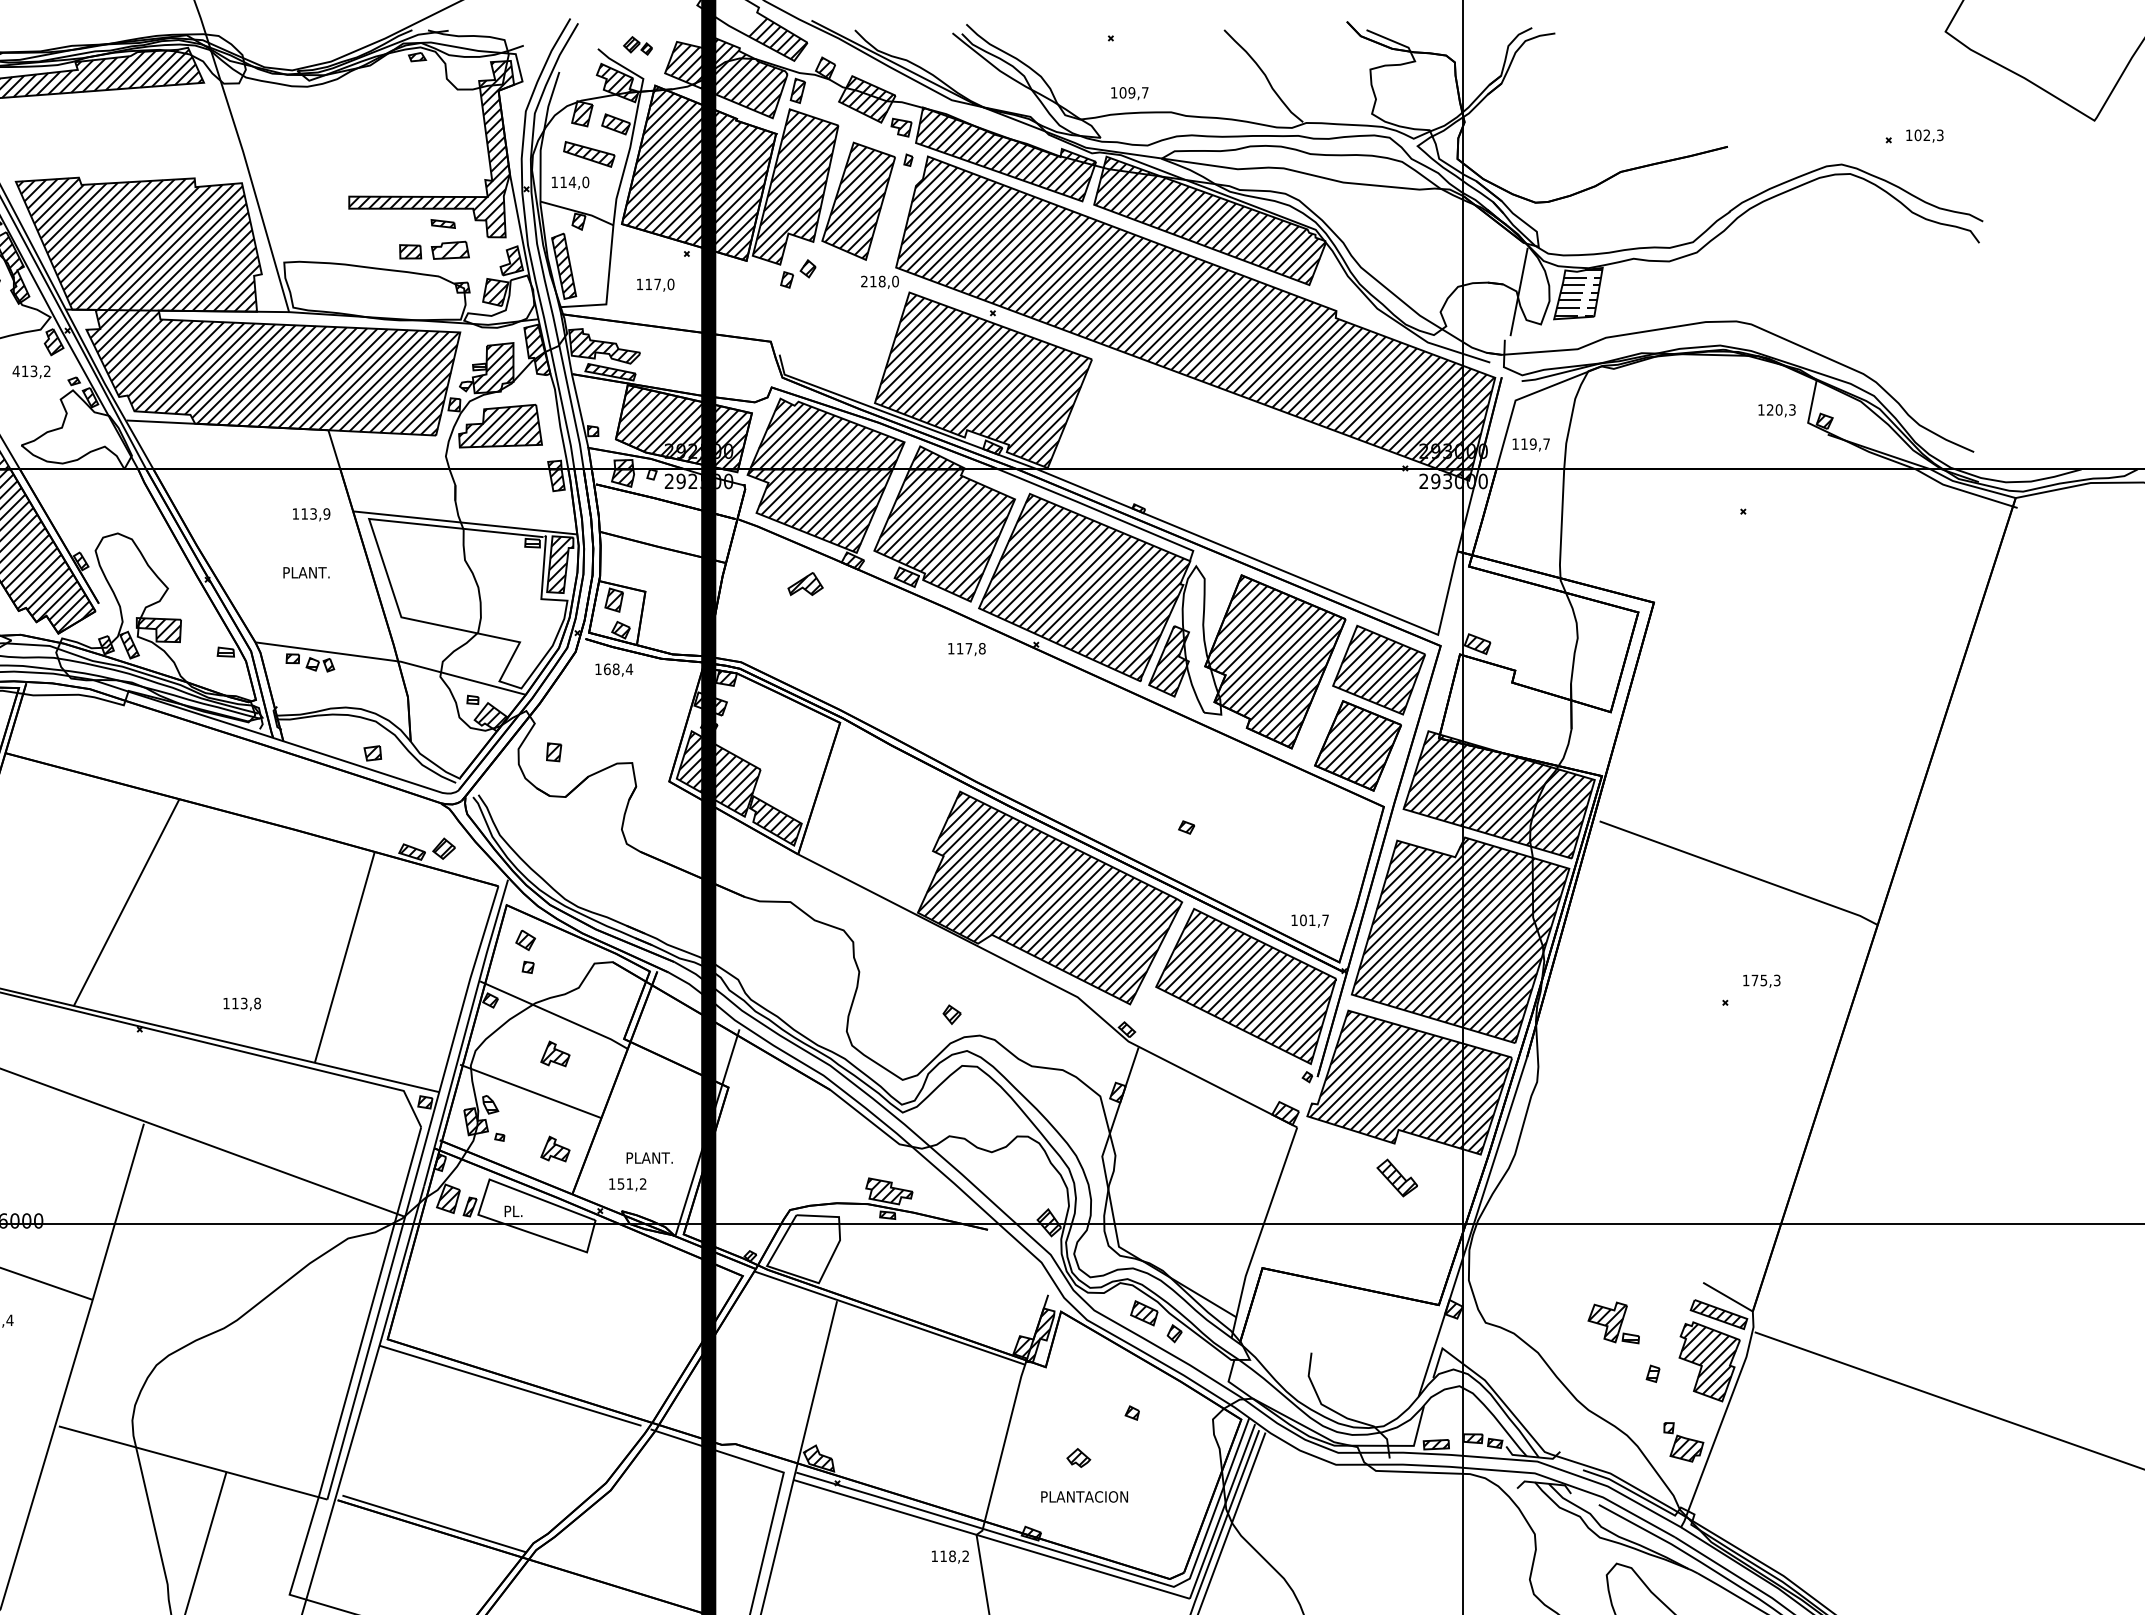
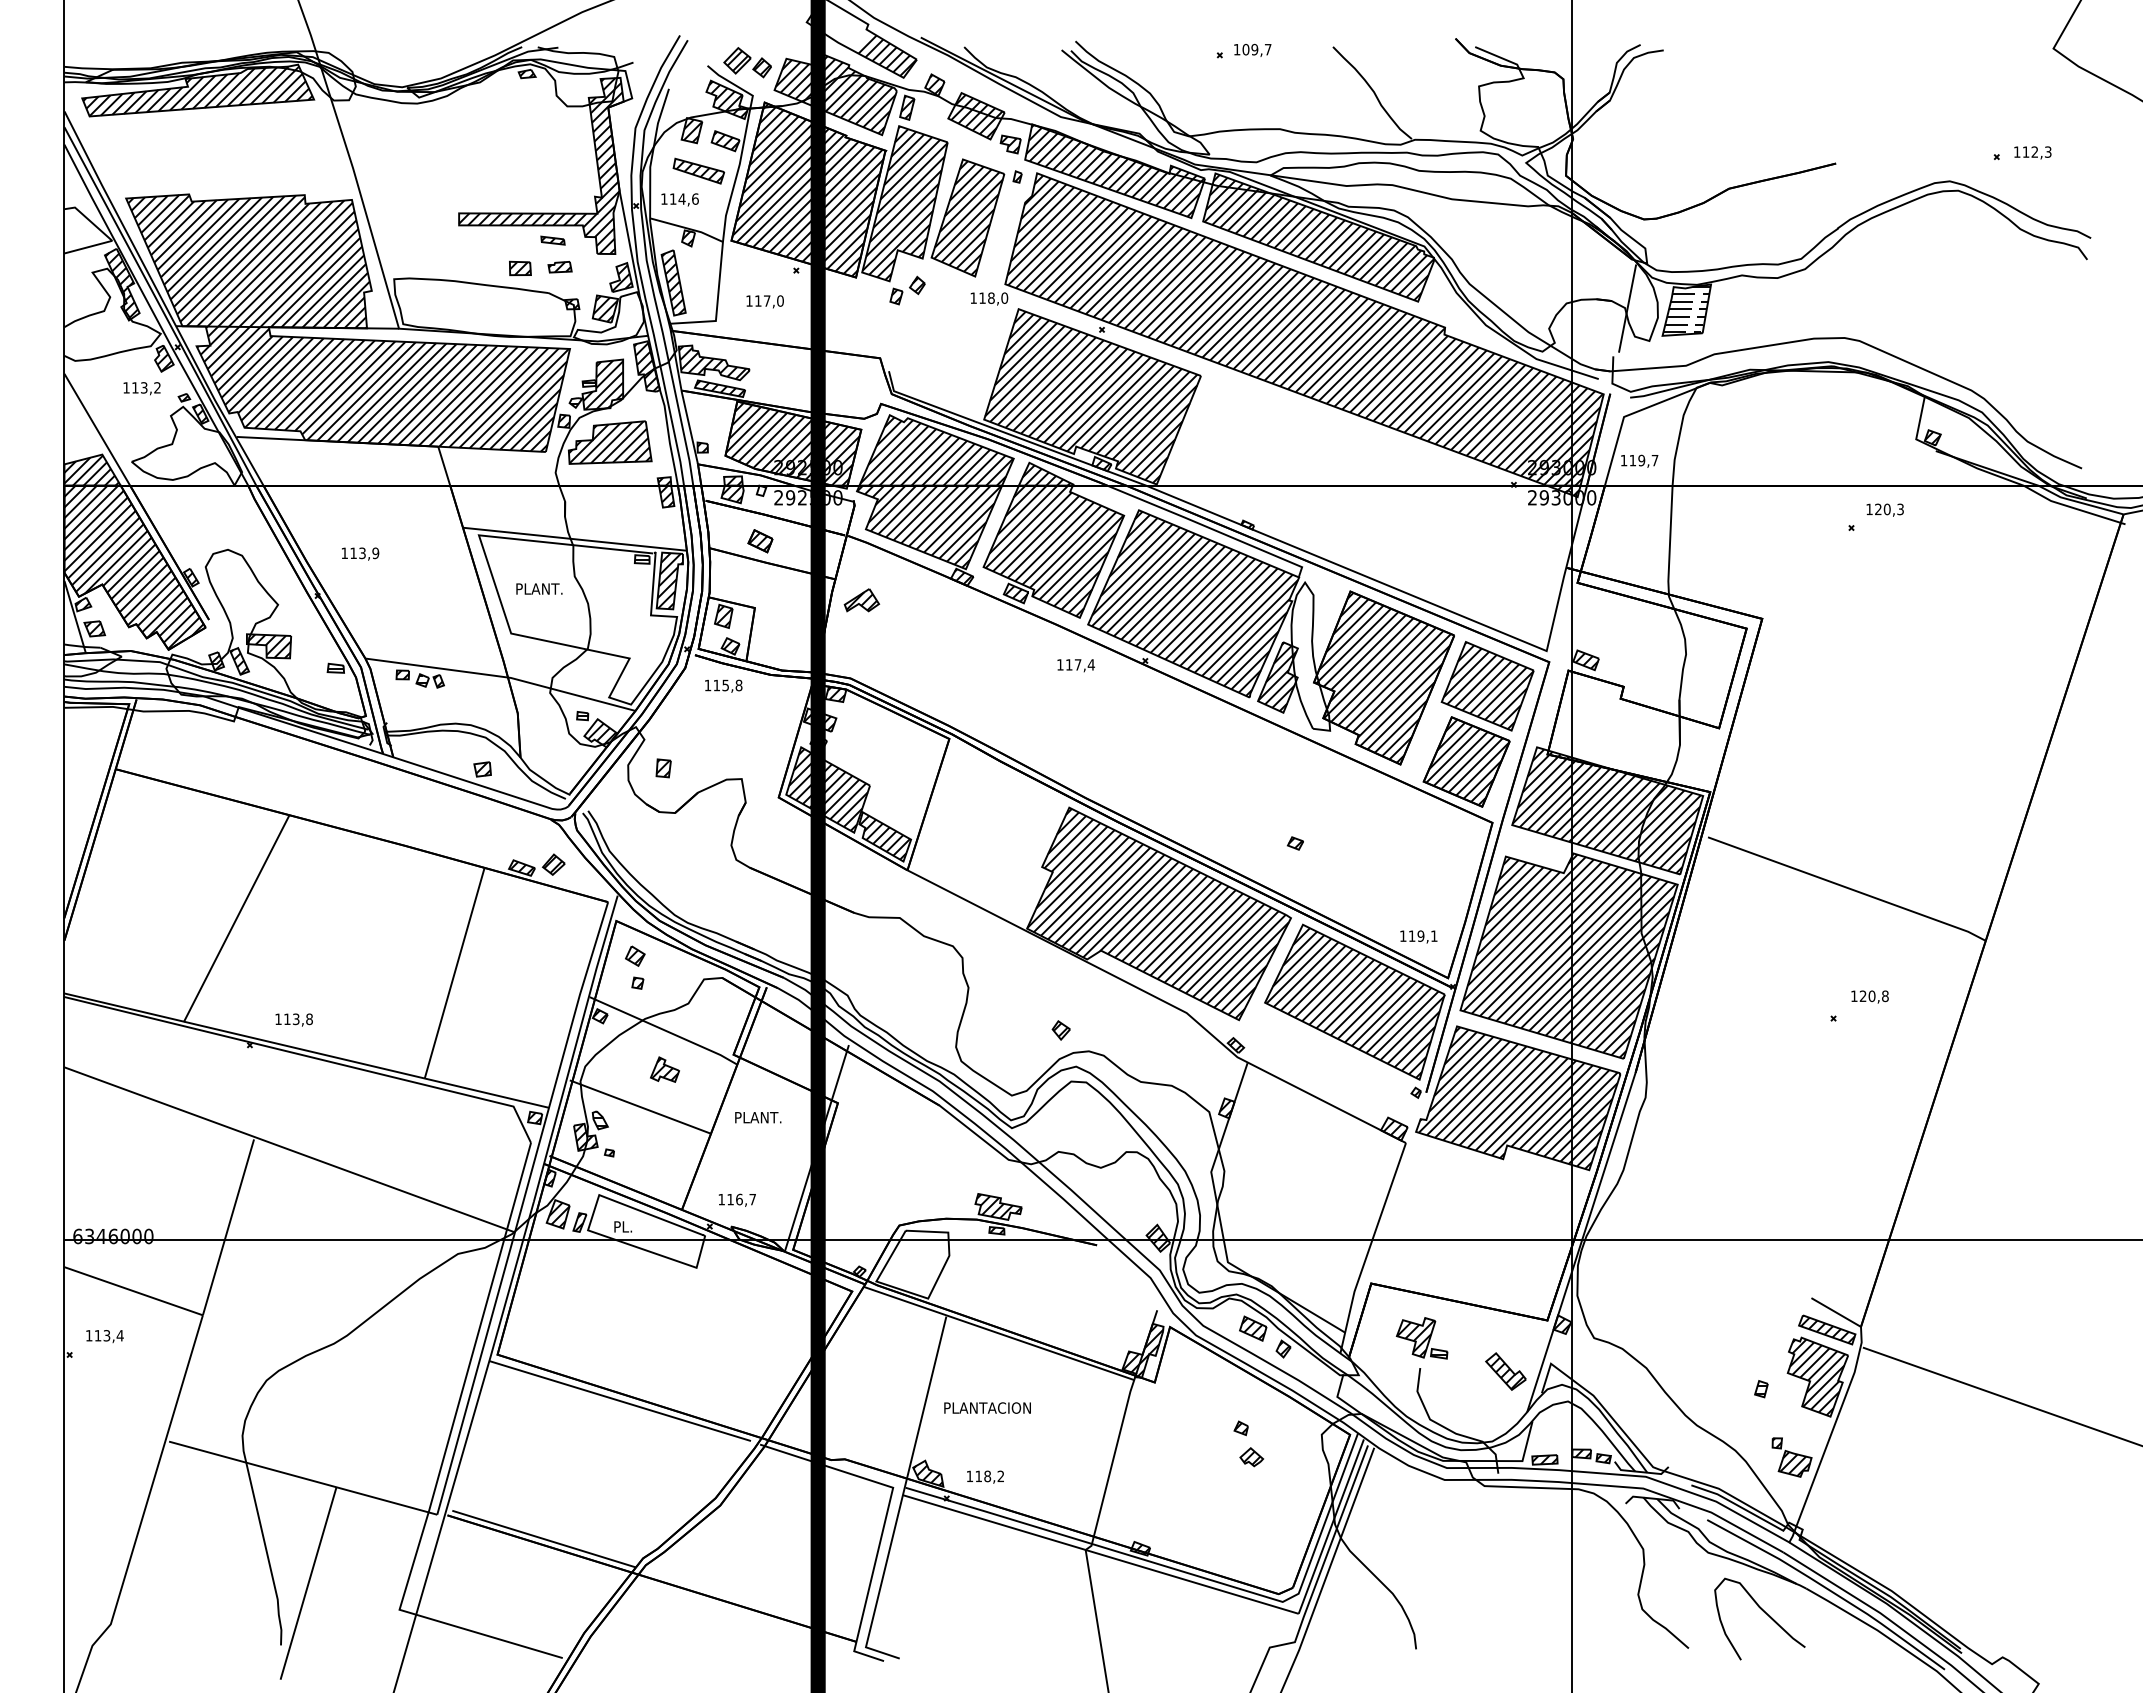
part: (637, 45) -> (747, 62), size x1.67
text: (1129, 92) -> (1252, 49), moved
text: (1917, 134) -> (2025, 151), 102,3 -> 112,3
text: (585, 181) -> (695, 198), 114,0 -> 114,6
part: (449, 250) -> (559, 267), size x0.62
text: (864, 280) -> (973, 297), 218,0 -> 118,0
text: (16, 370) -> (126, 387), 413,2 -> 113,2
text: (1776, 410) -> (1884, 509), moved
text: (311, 514) -> (360, 553), moved
part: (651, 525) -> (760, 541), added
text: (306, 572) -> (539, 588), moved
part: (805, 584) -> (861, 600), moved
text: (982, 648) -> (1091, 664), 117,8 -> 117,4
text: (617, 669) -> (727, 685), 168,4 -> 115,8
text: (1313, 919) -> (1422, 935), 101,7 -> 119,1
text: (1765, 980) -> (1873, 996), 175,3 -> 120,8
text: (241, 1003) -> (293, 1019), moved
part: (554, 1148) -> (664, 1164), removed
text: (650, 1157) -> (758, 1117), moved
part: (1396, 1177) -> (1505, 1371), moved
text: (631, 1183) -> (741, 1199), 151,2 -> 116,7
part: (1613, 1323) -> (1421, 1338), moved
part: (1078, 1458) -> (1251, 1457), moved
text: (1084, 1496) -> (987, 1407), moved
text: (950, 1556) -> (985, 1476), moved

